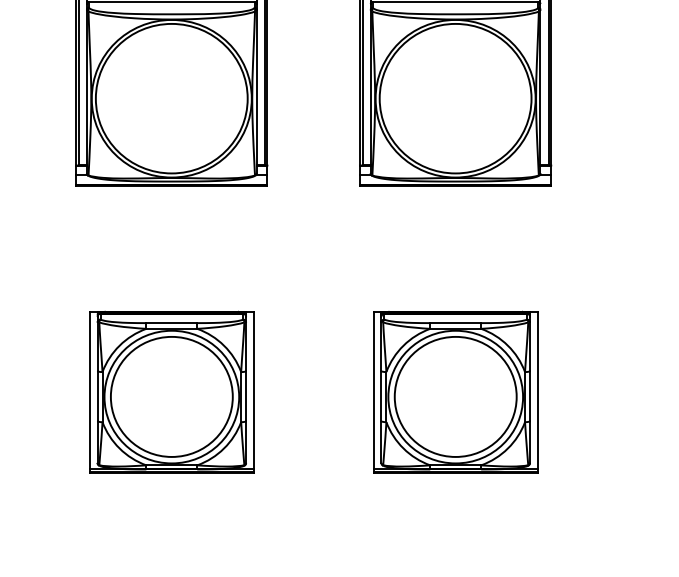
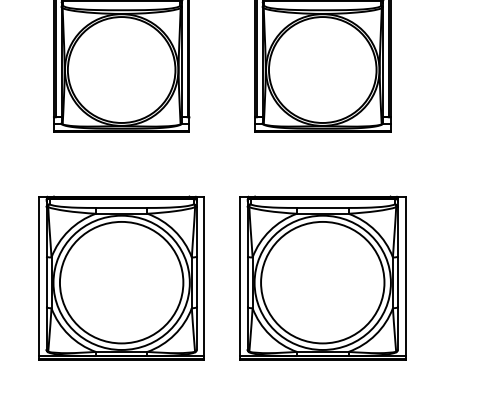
part: (171, 392) -> (121, 278), size x1.43
part: (455, 392) -> (322, 278), size x1.43

